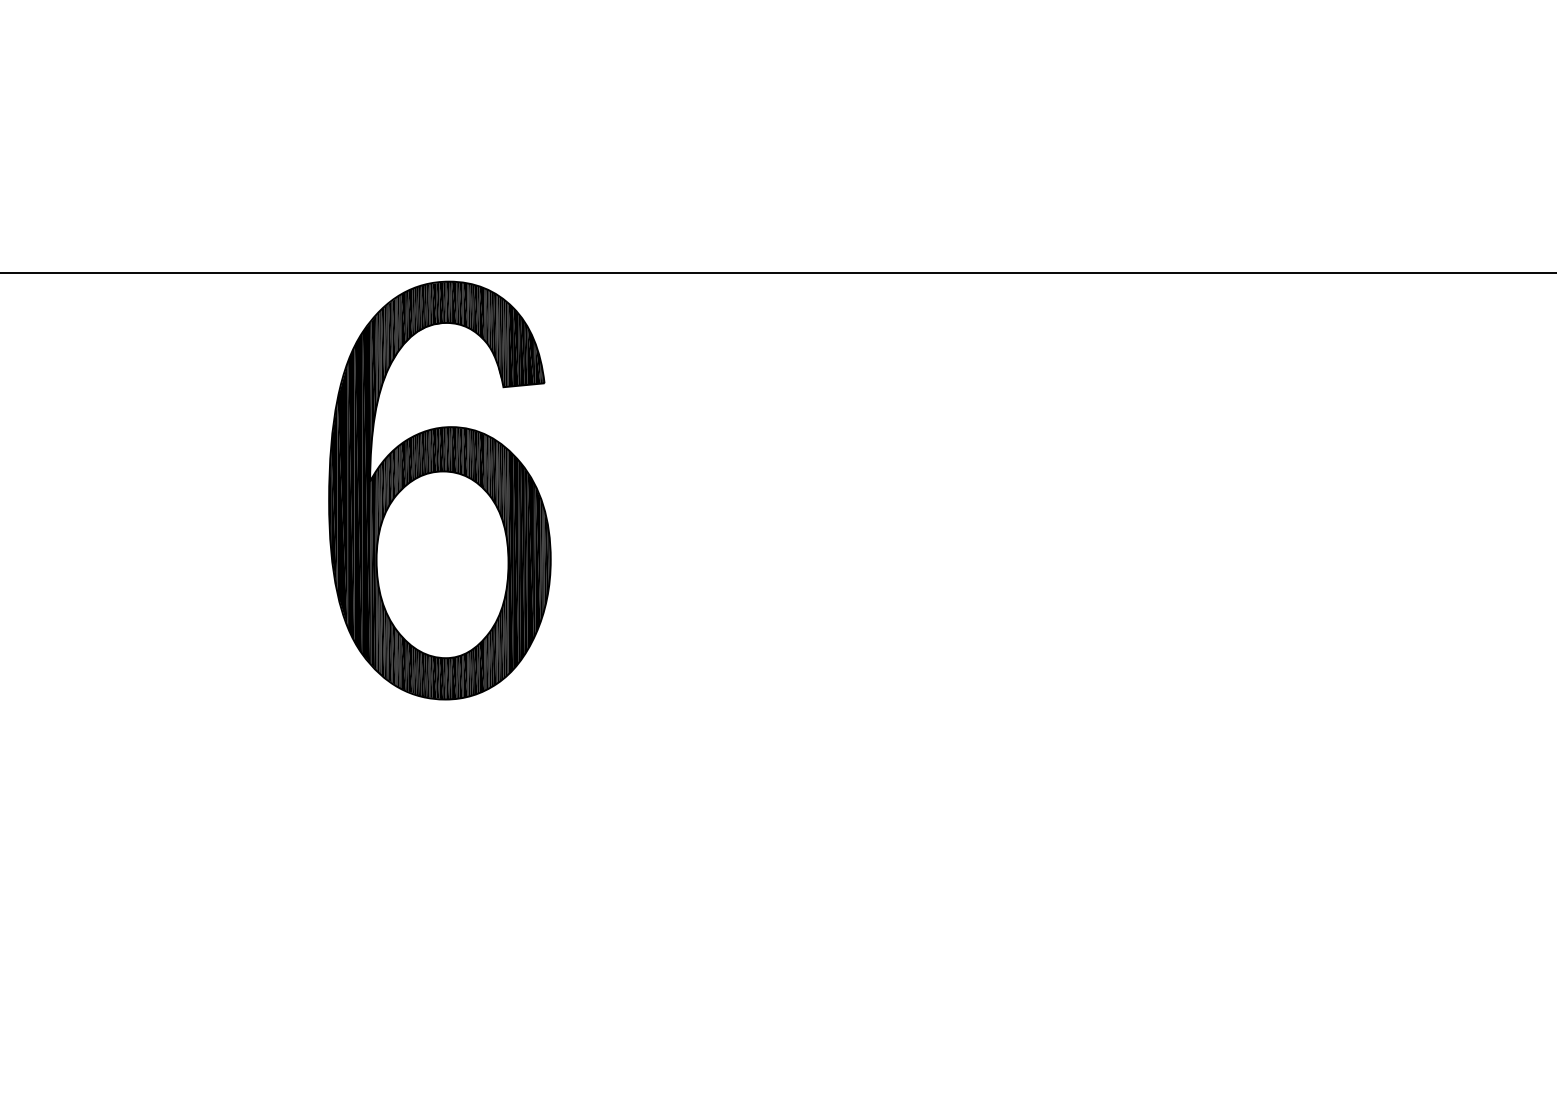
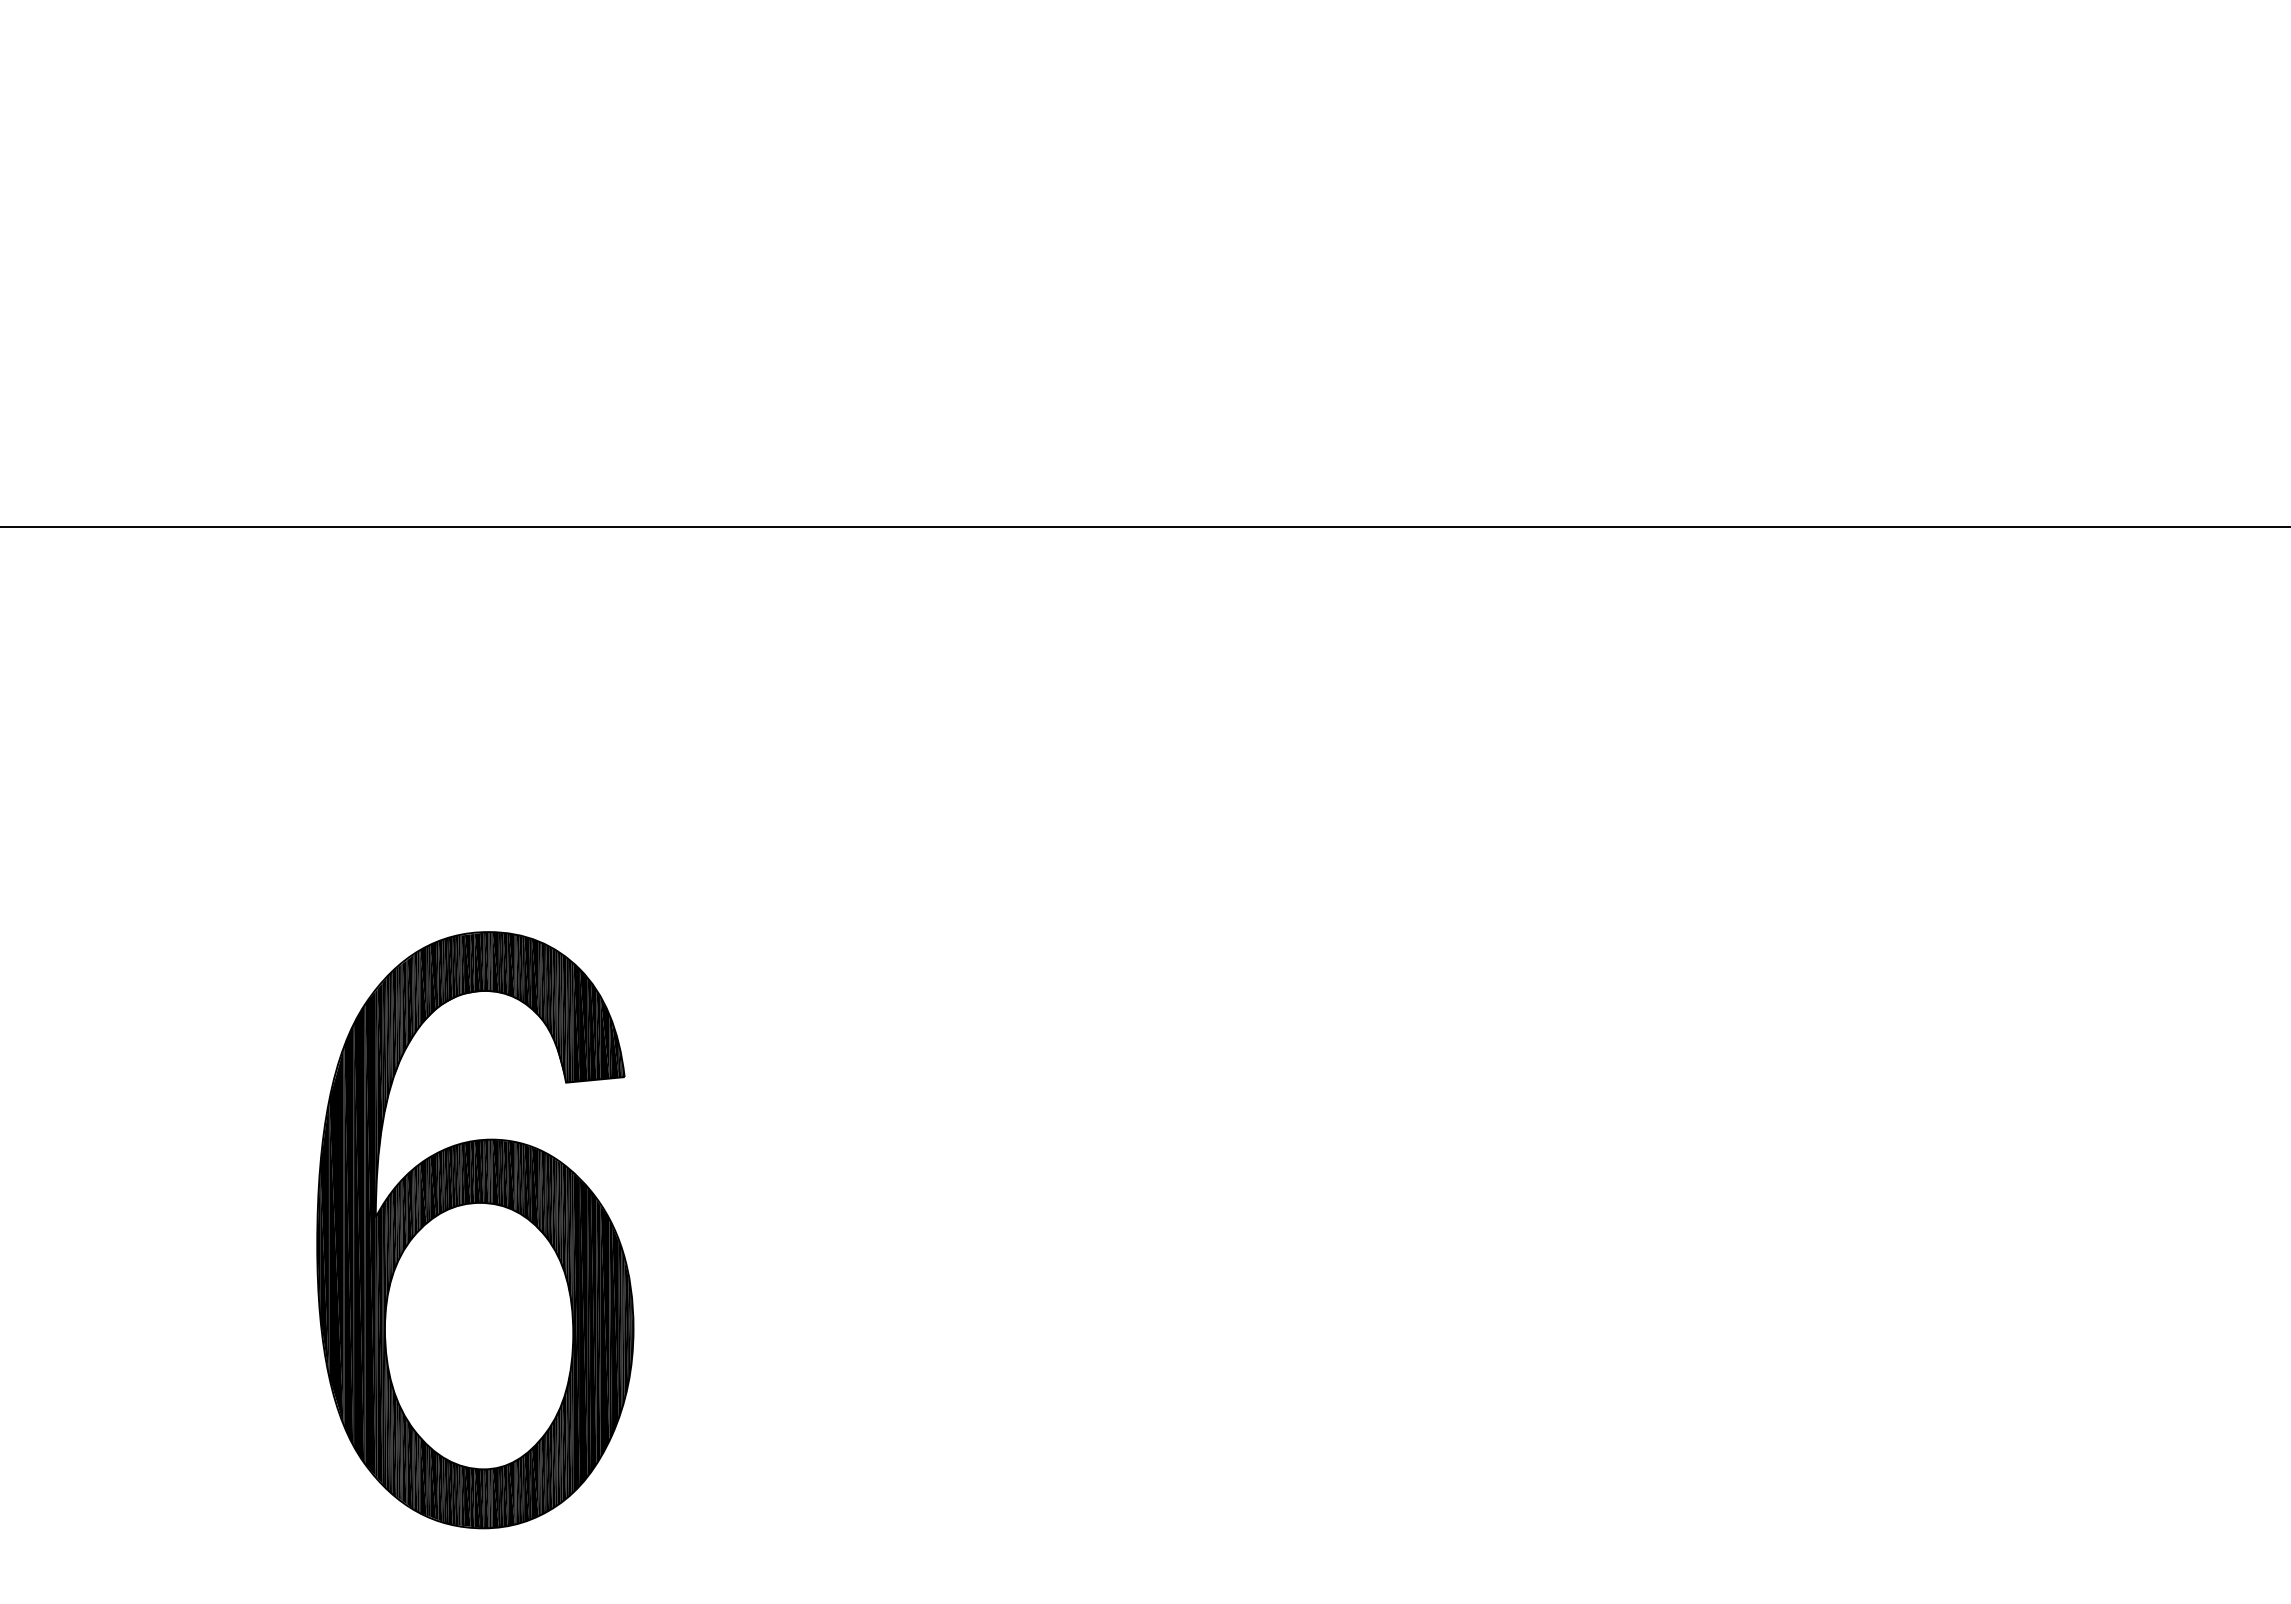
part: (440, 490) -> (475, 1230), moved

